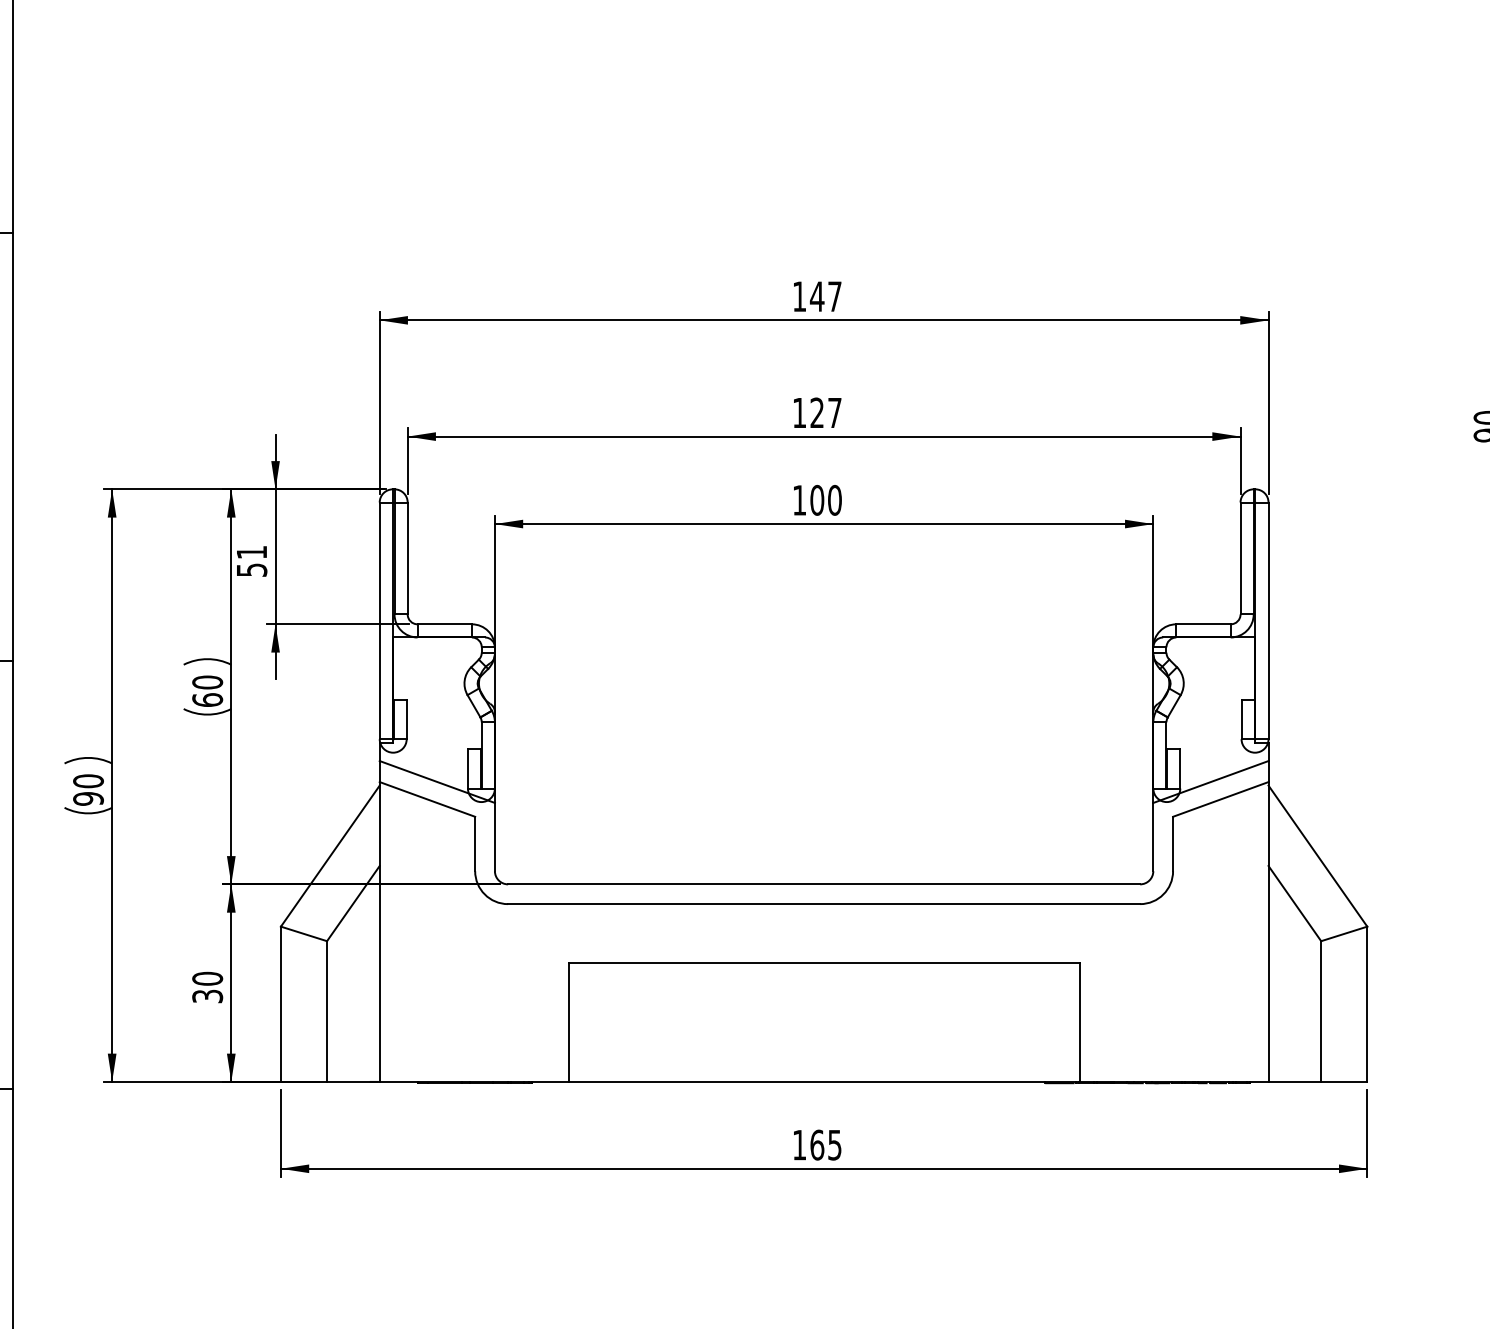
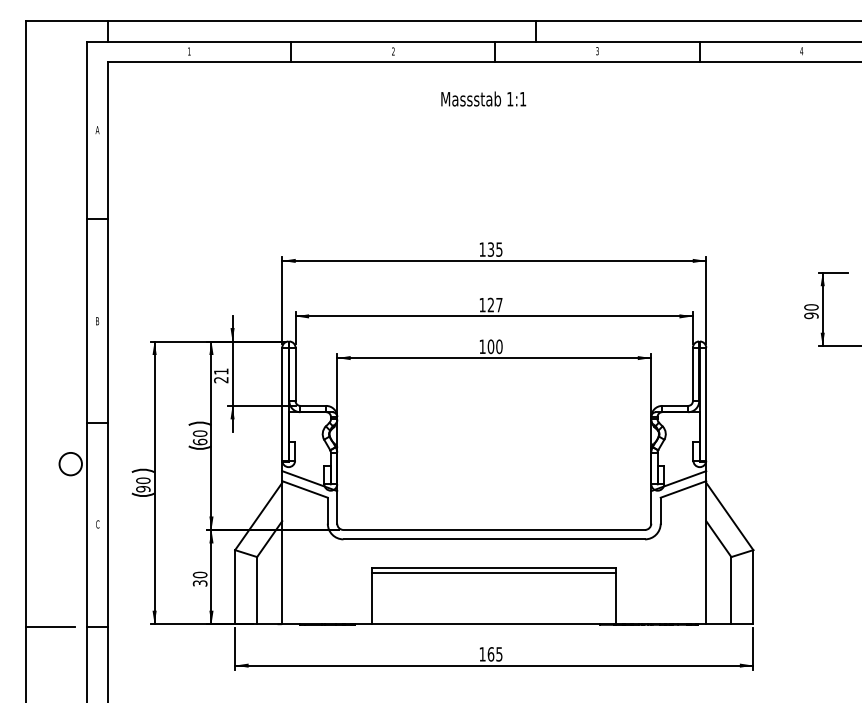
text: (824, 296) -> (494, 249), 147 -> 135
text: (252, 571) -> (221, 380), 51 -> 21
line: (824, 975) -> (494, 573), added

